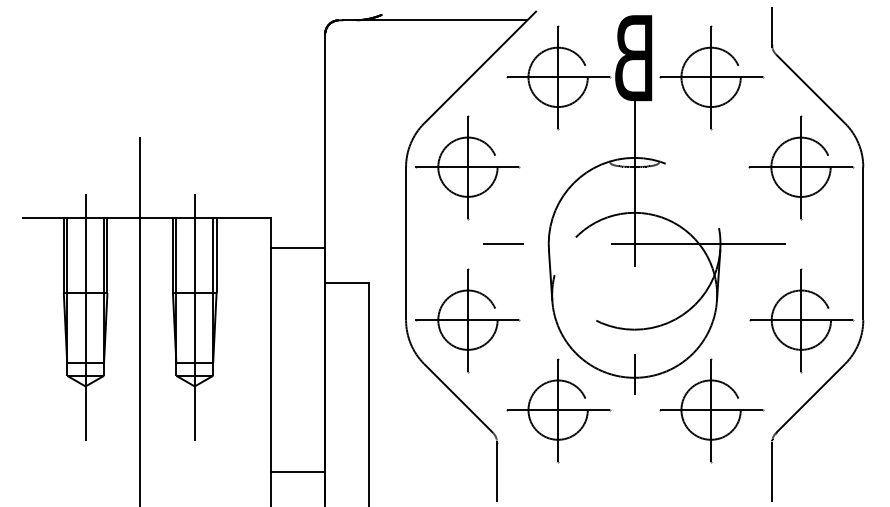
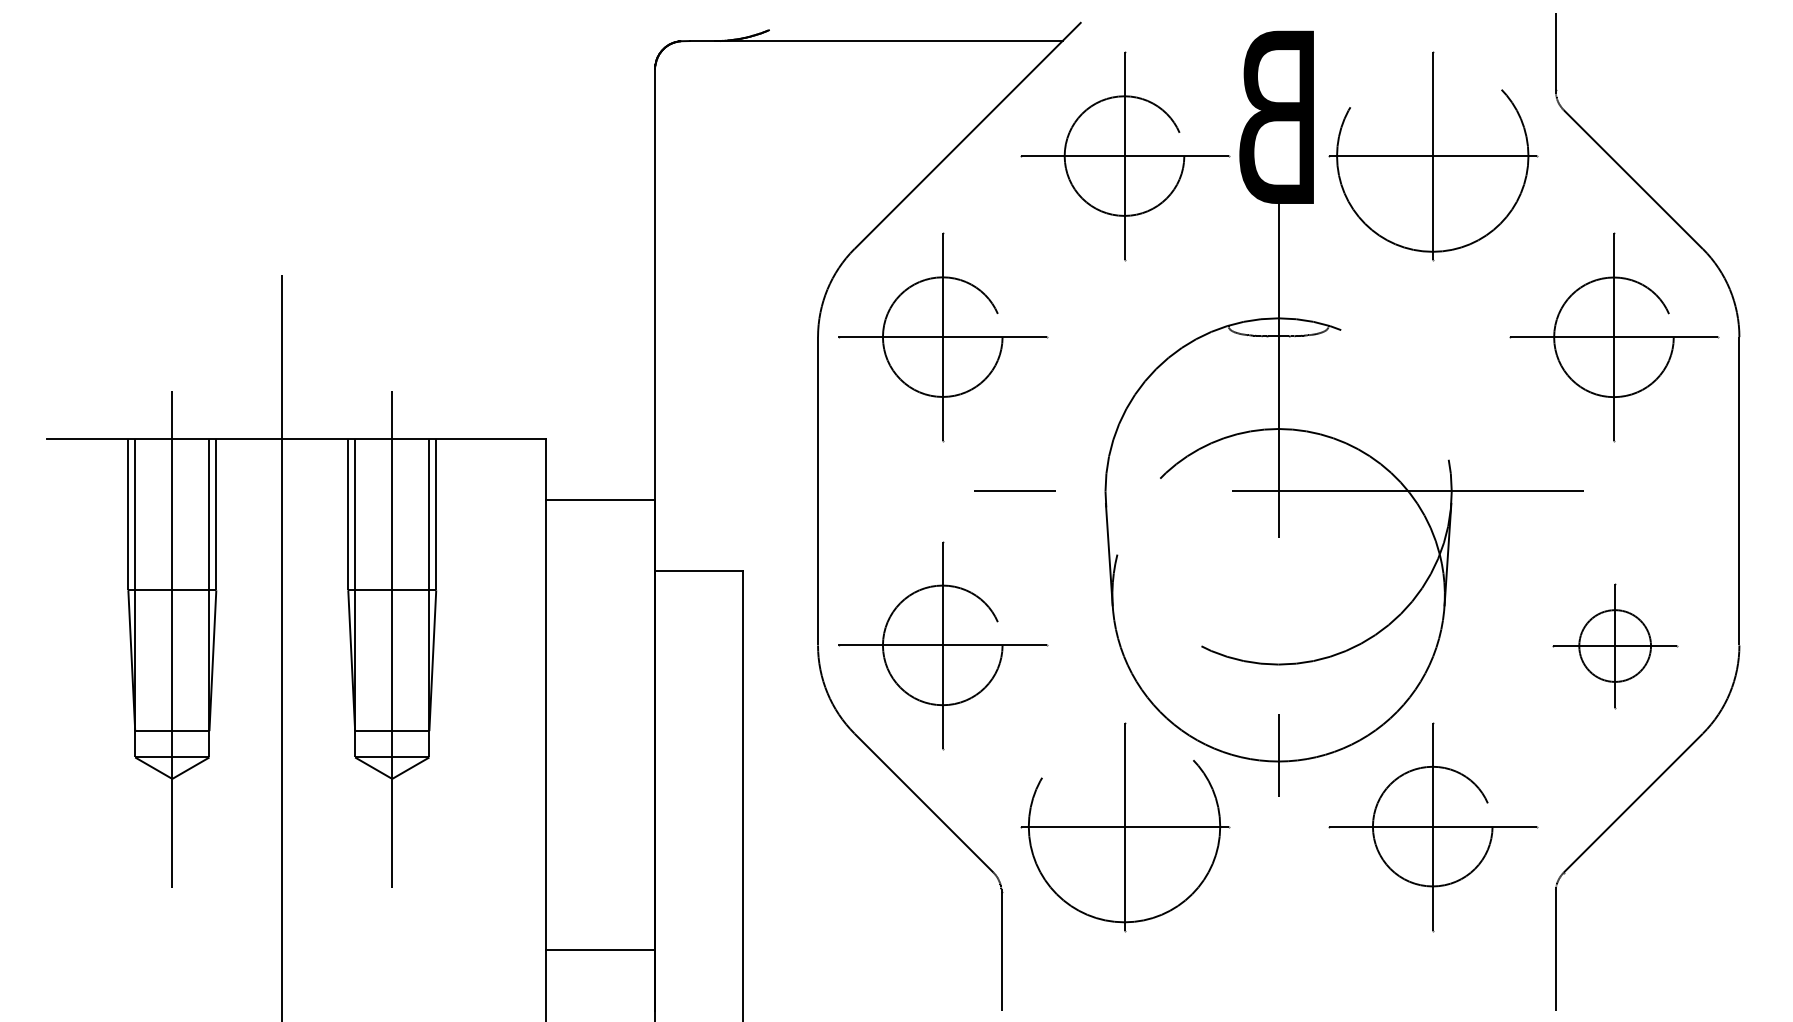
circle: (710, 77) -> (1431, 156), size x1.6
part: (801, 320) -> (1614, 646), size x0.6
circle: (557, 409) -> (1123, 825), size x1.6

